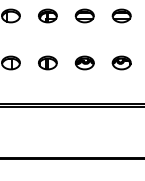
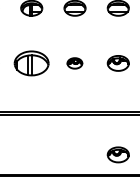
part: (47, 62) -> (31, 62), size x1.6
part: (84, 62) -> (74, 62), size x0.7
part: (121, 140) -> (118, 154), added

